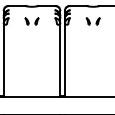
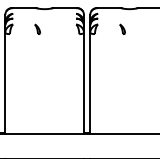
part: (36, 20) -> (51, 28), removed
part: (98, 20) -> (136, 28), removed

